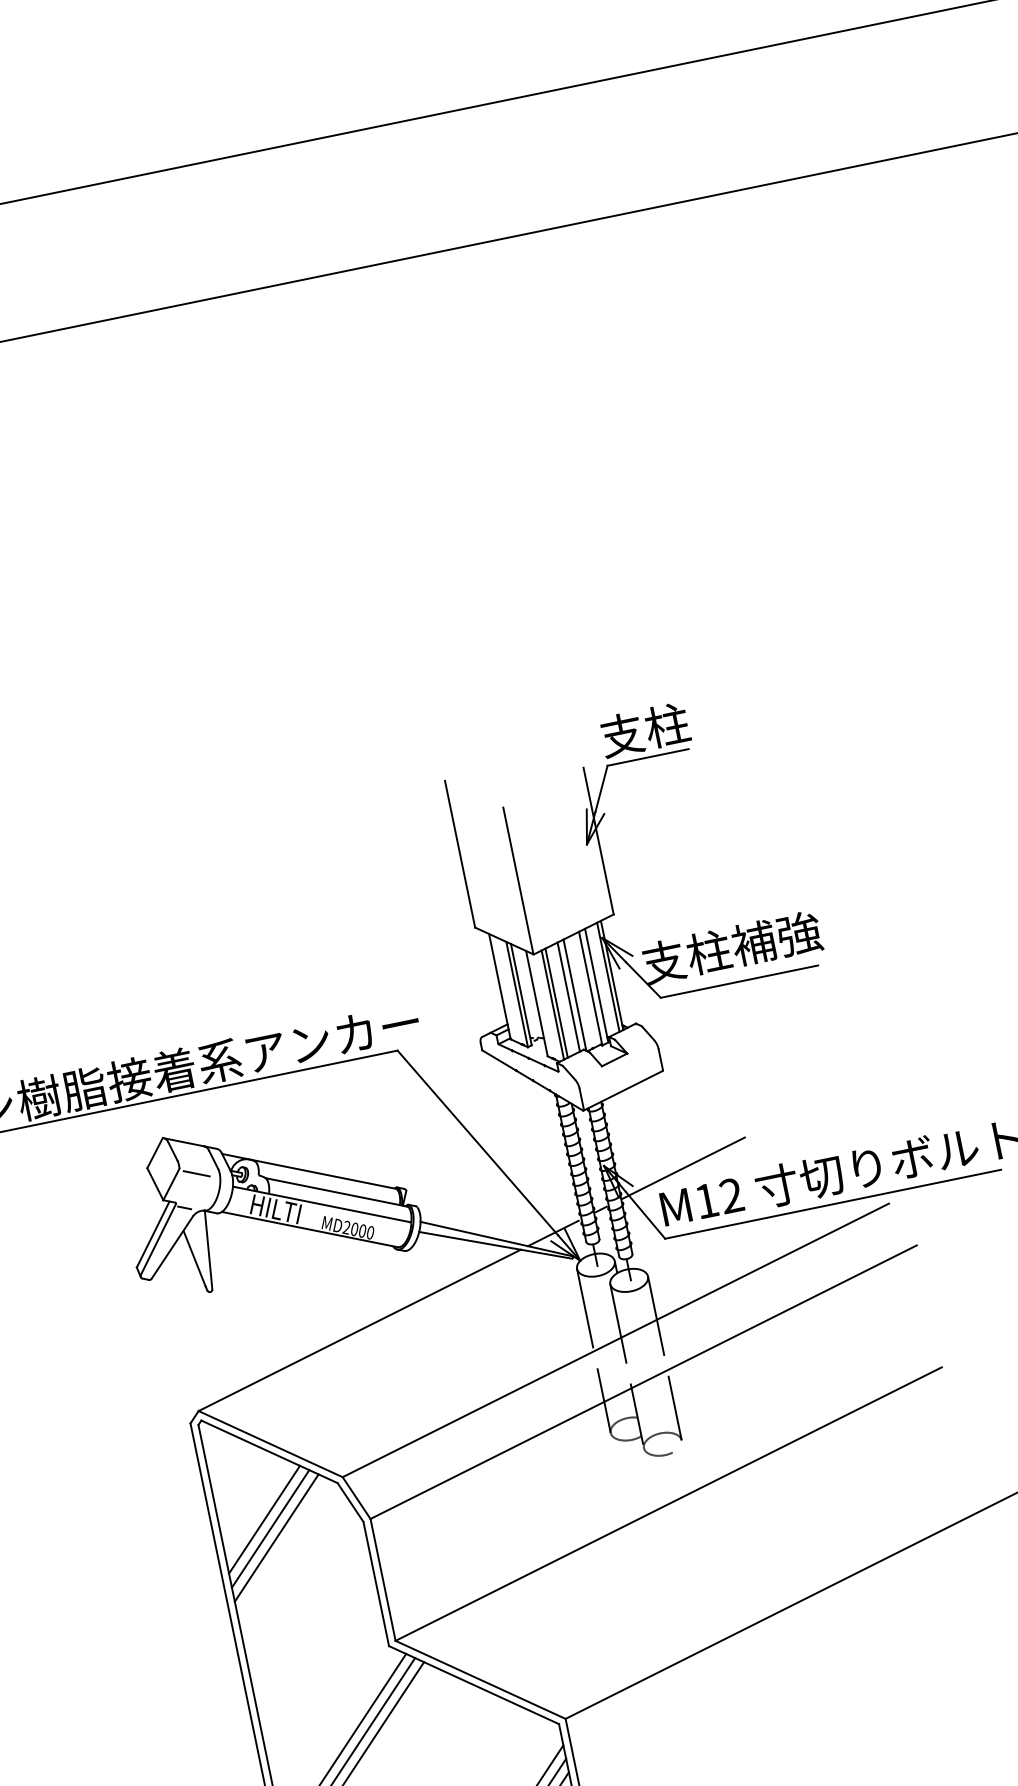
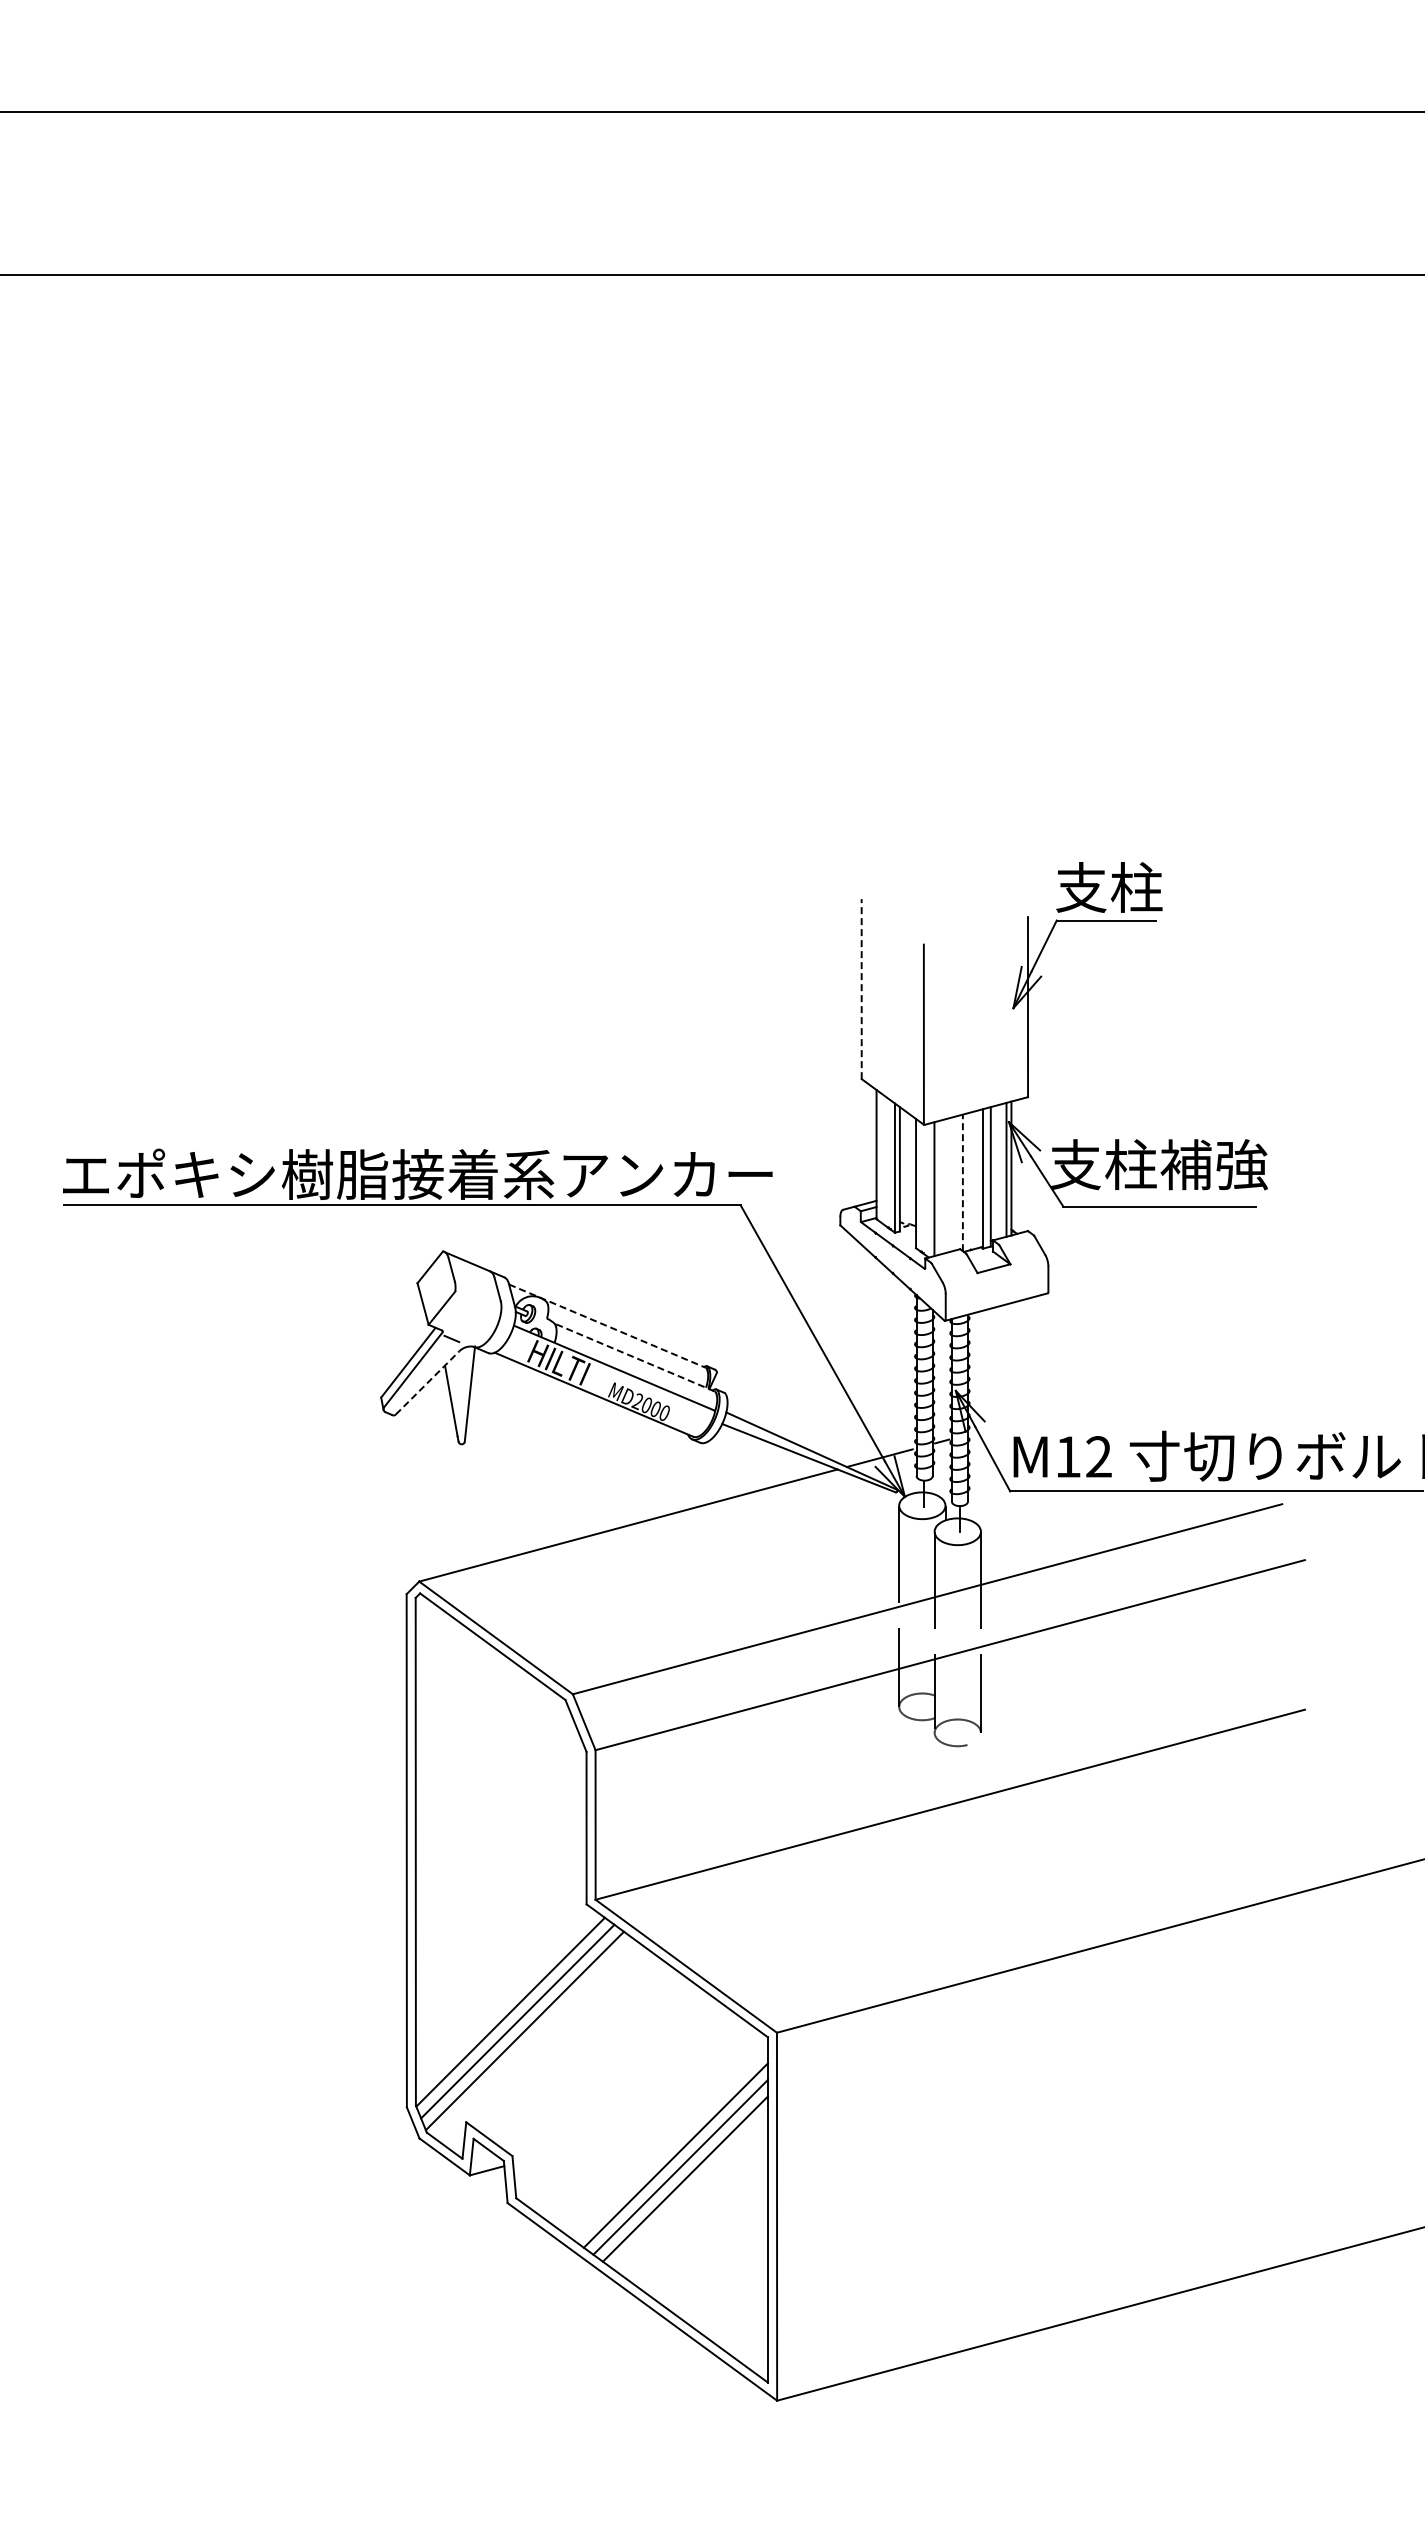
line: (459, 853) -> (861, 988), solid -> dashed
line: (574, 994) -> (962, 1182), solid -> dashed
line: (569, 996) -> (955, 1183), removed
line: (556, 1002) -> (939, 1187), removed
line: (683, 1168) -> (1048, 1412), removed
line: (309, 1171) -> (607, 1326), solid -> dashed
line: (196, 1173) -> (474, 1301), removed
line: (336, 1192) -> (634, 1357), solid -> dashed
line: (172, 1247) -> (427, 1382), solid -> dashed
line: (264, 1519) -> (470, 1725), removed
line: (270, 1528) -> (475, 1737), removed
line: (276, 1537) -> (480, 1749), removed

